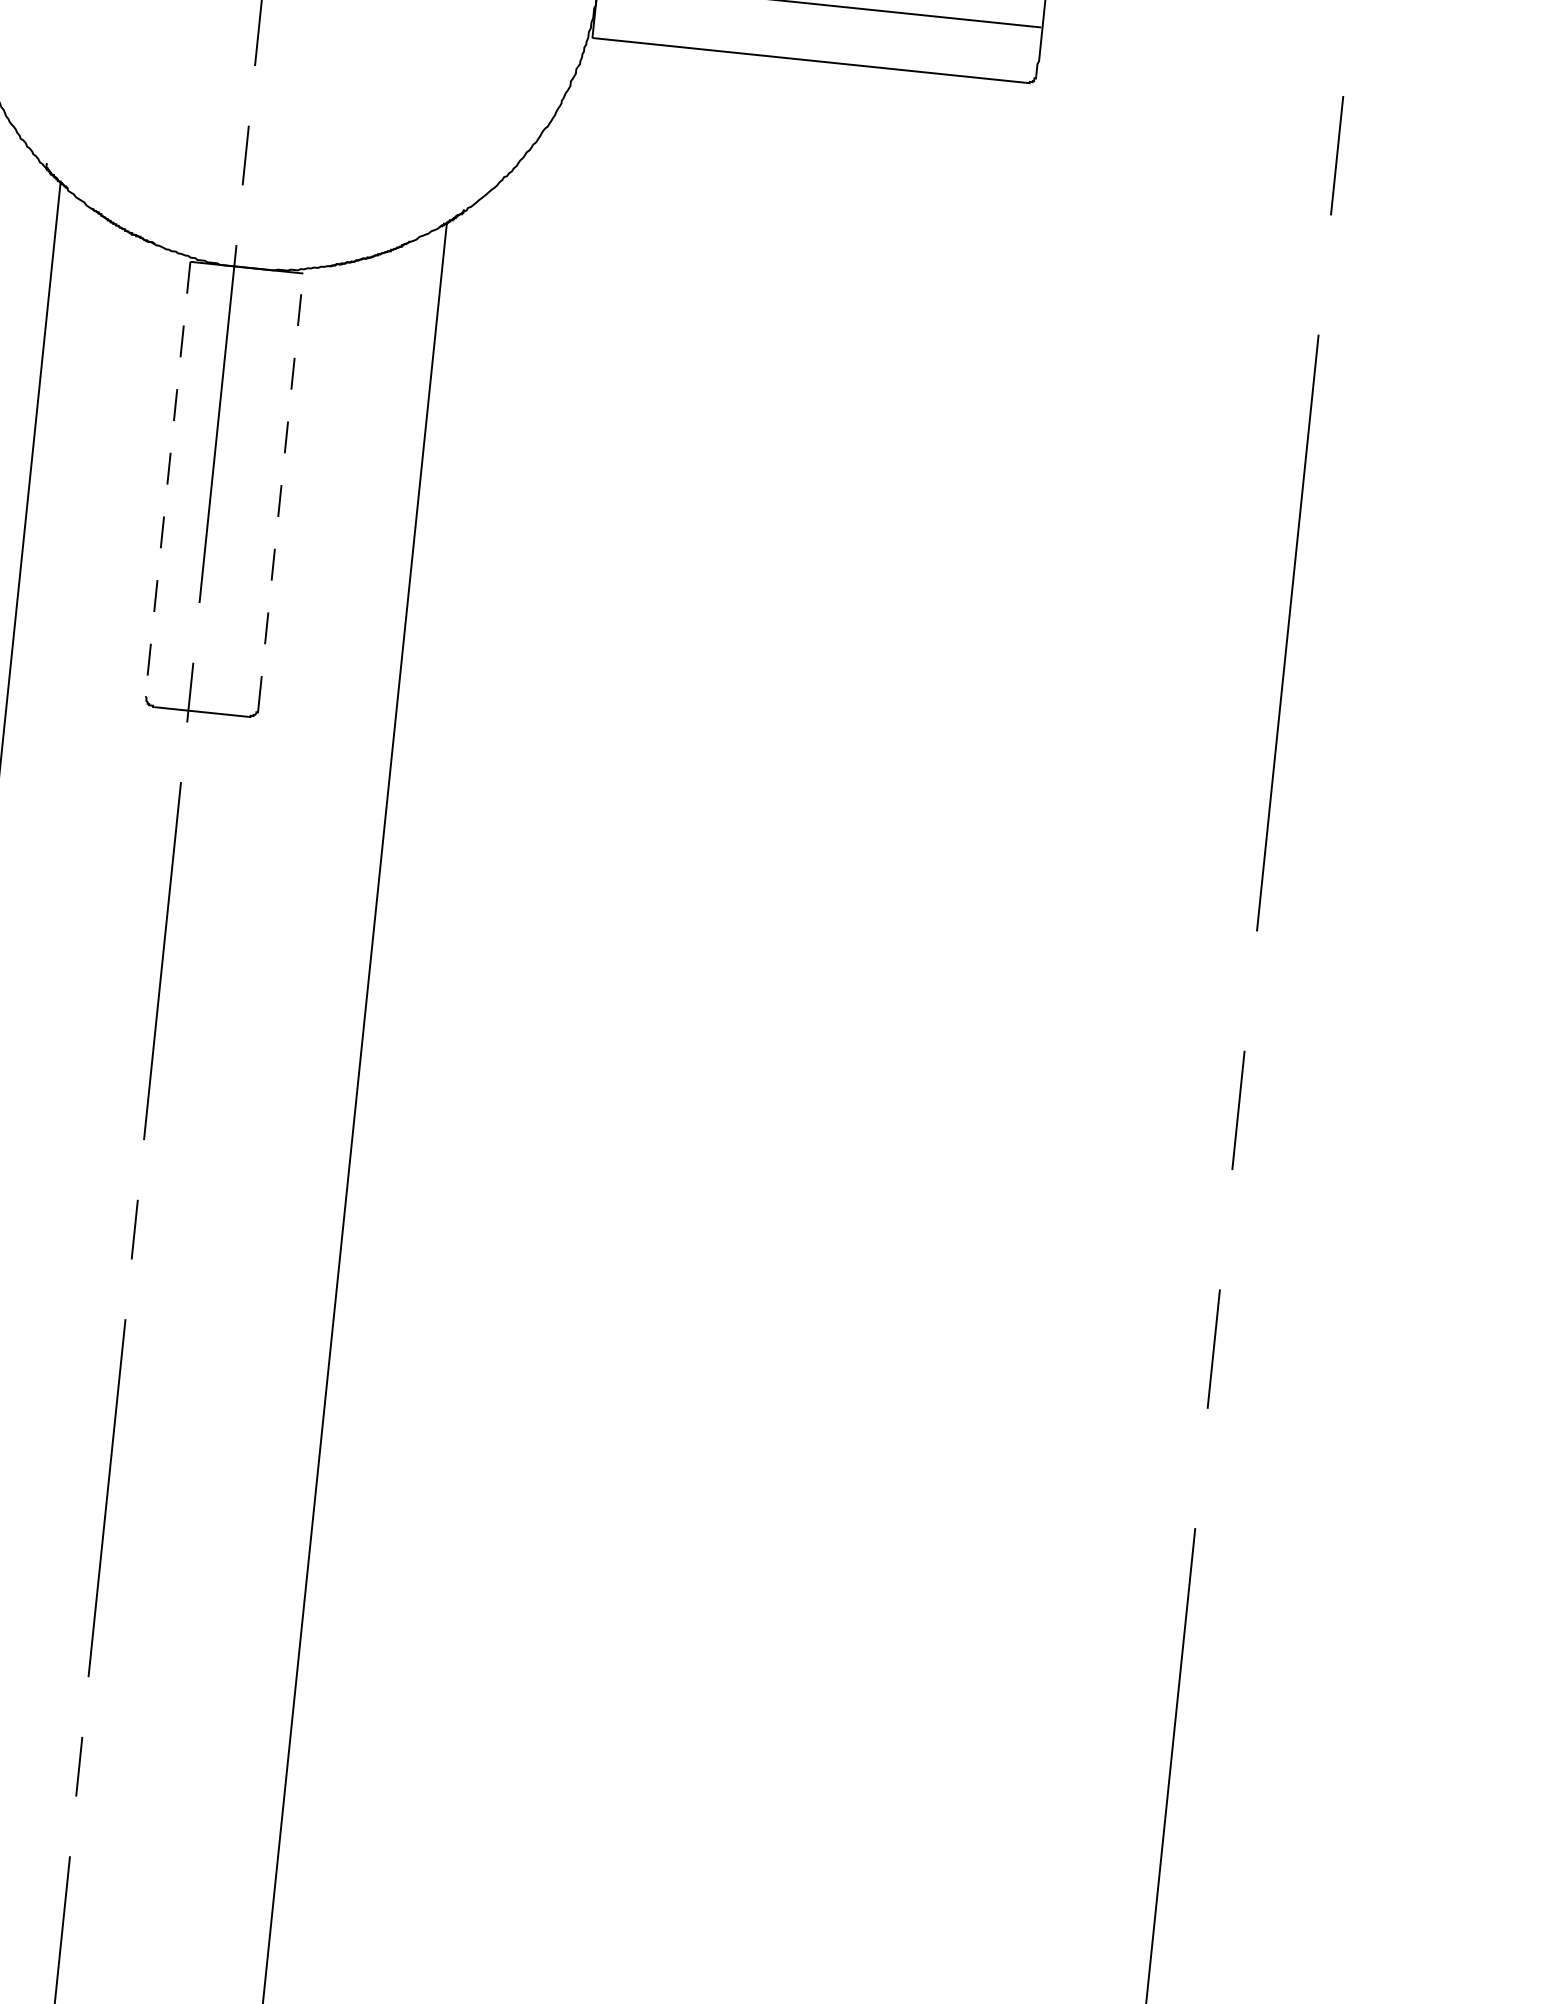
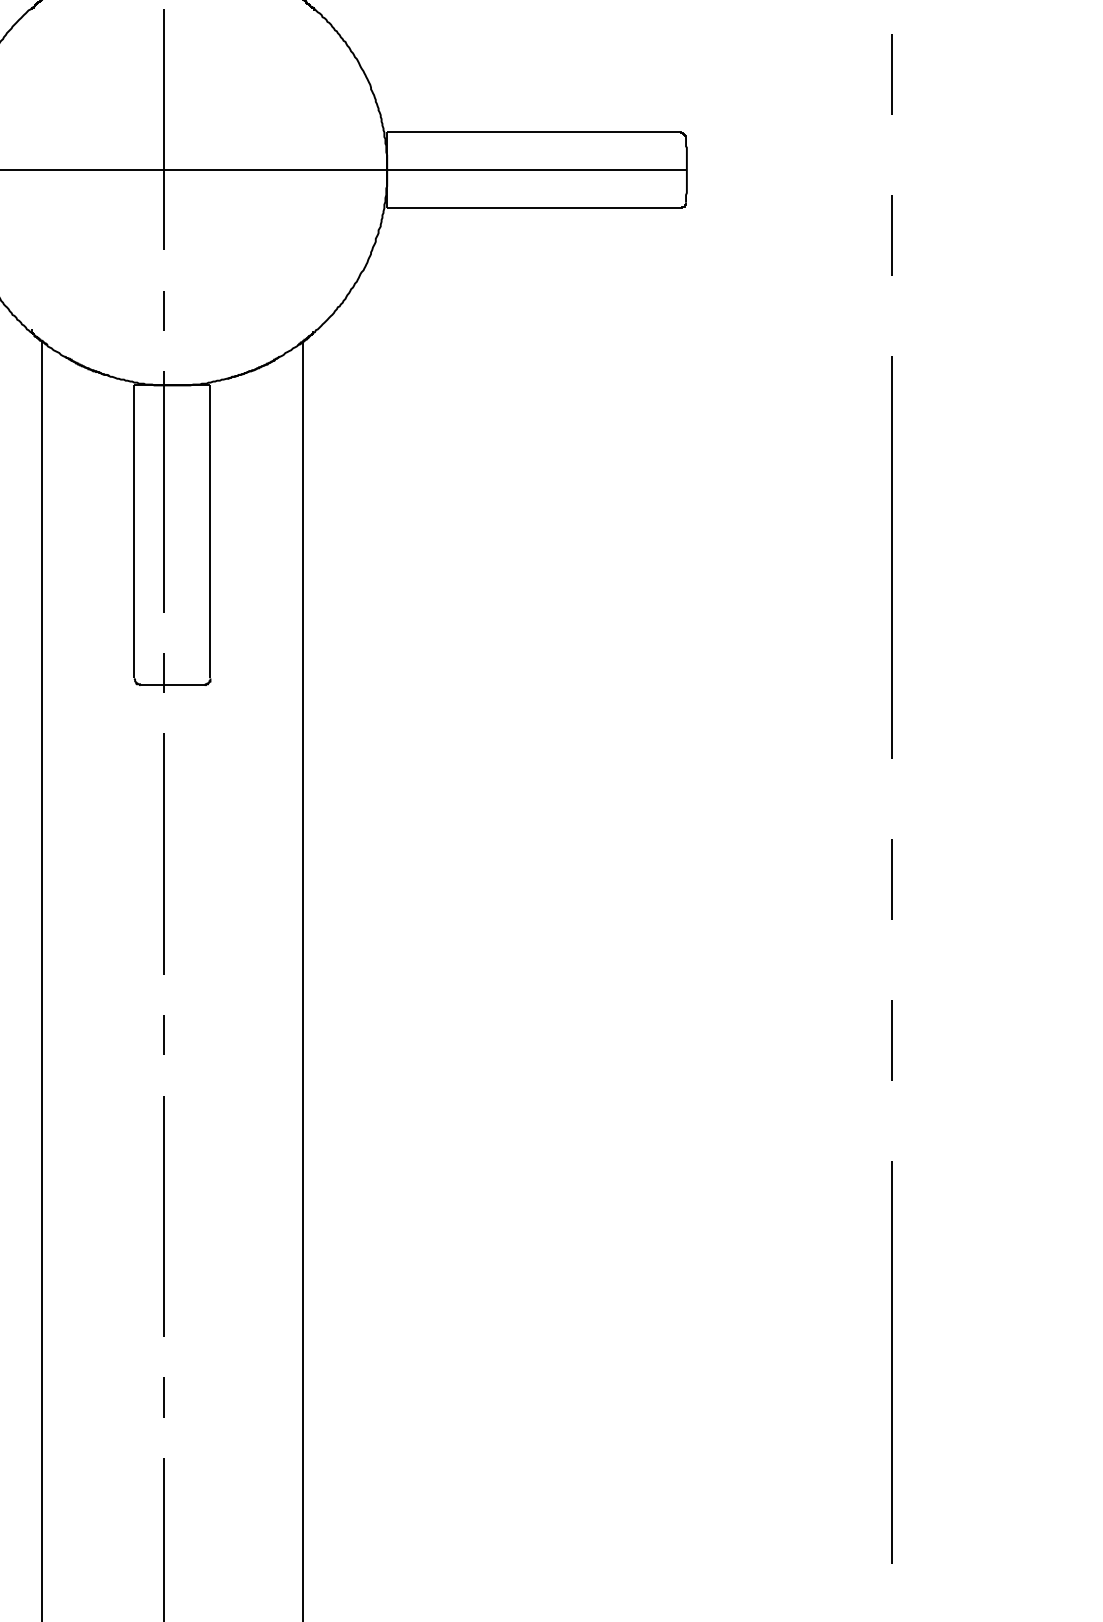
line: (168, 478) -> (134, 531), dashed -> solid
line: (281, 490) -> (210, 531), dashed -> solid

